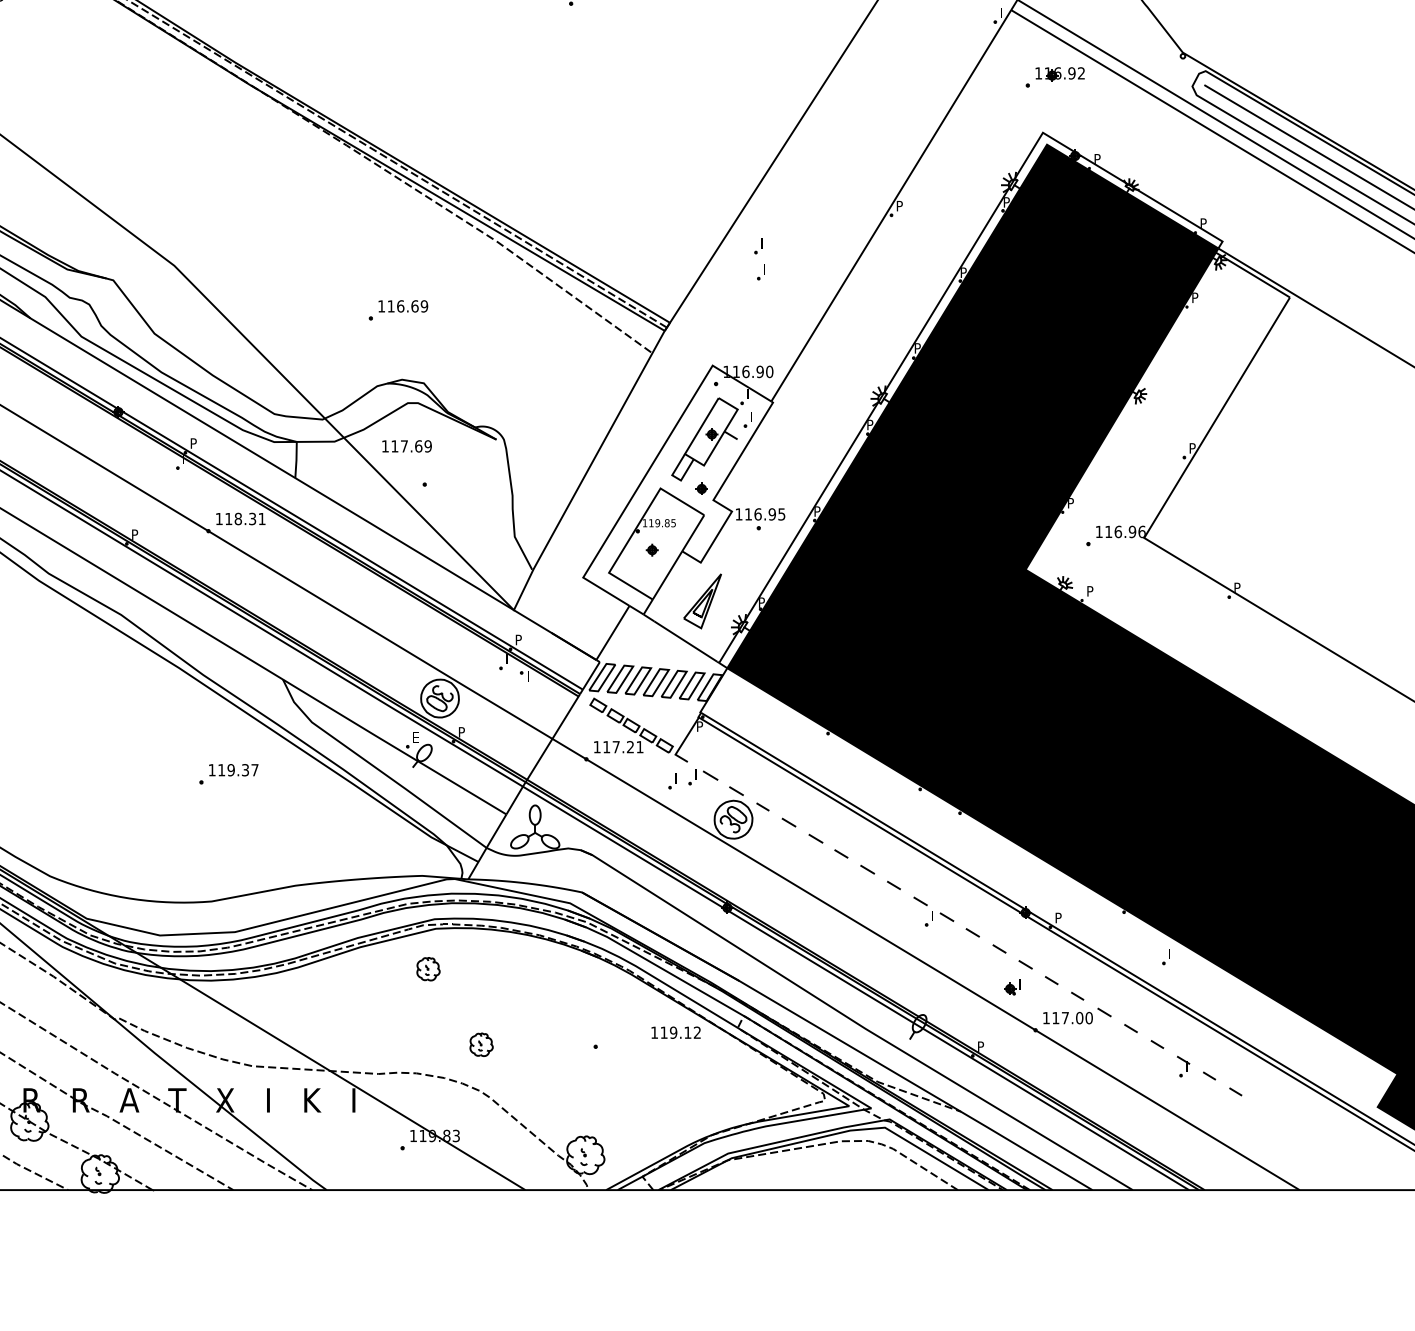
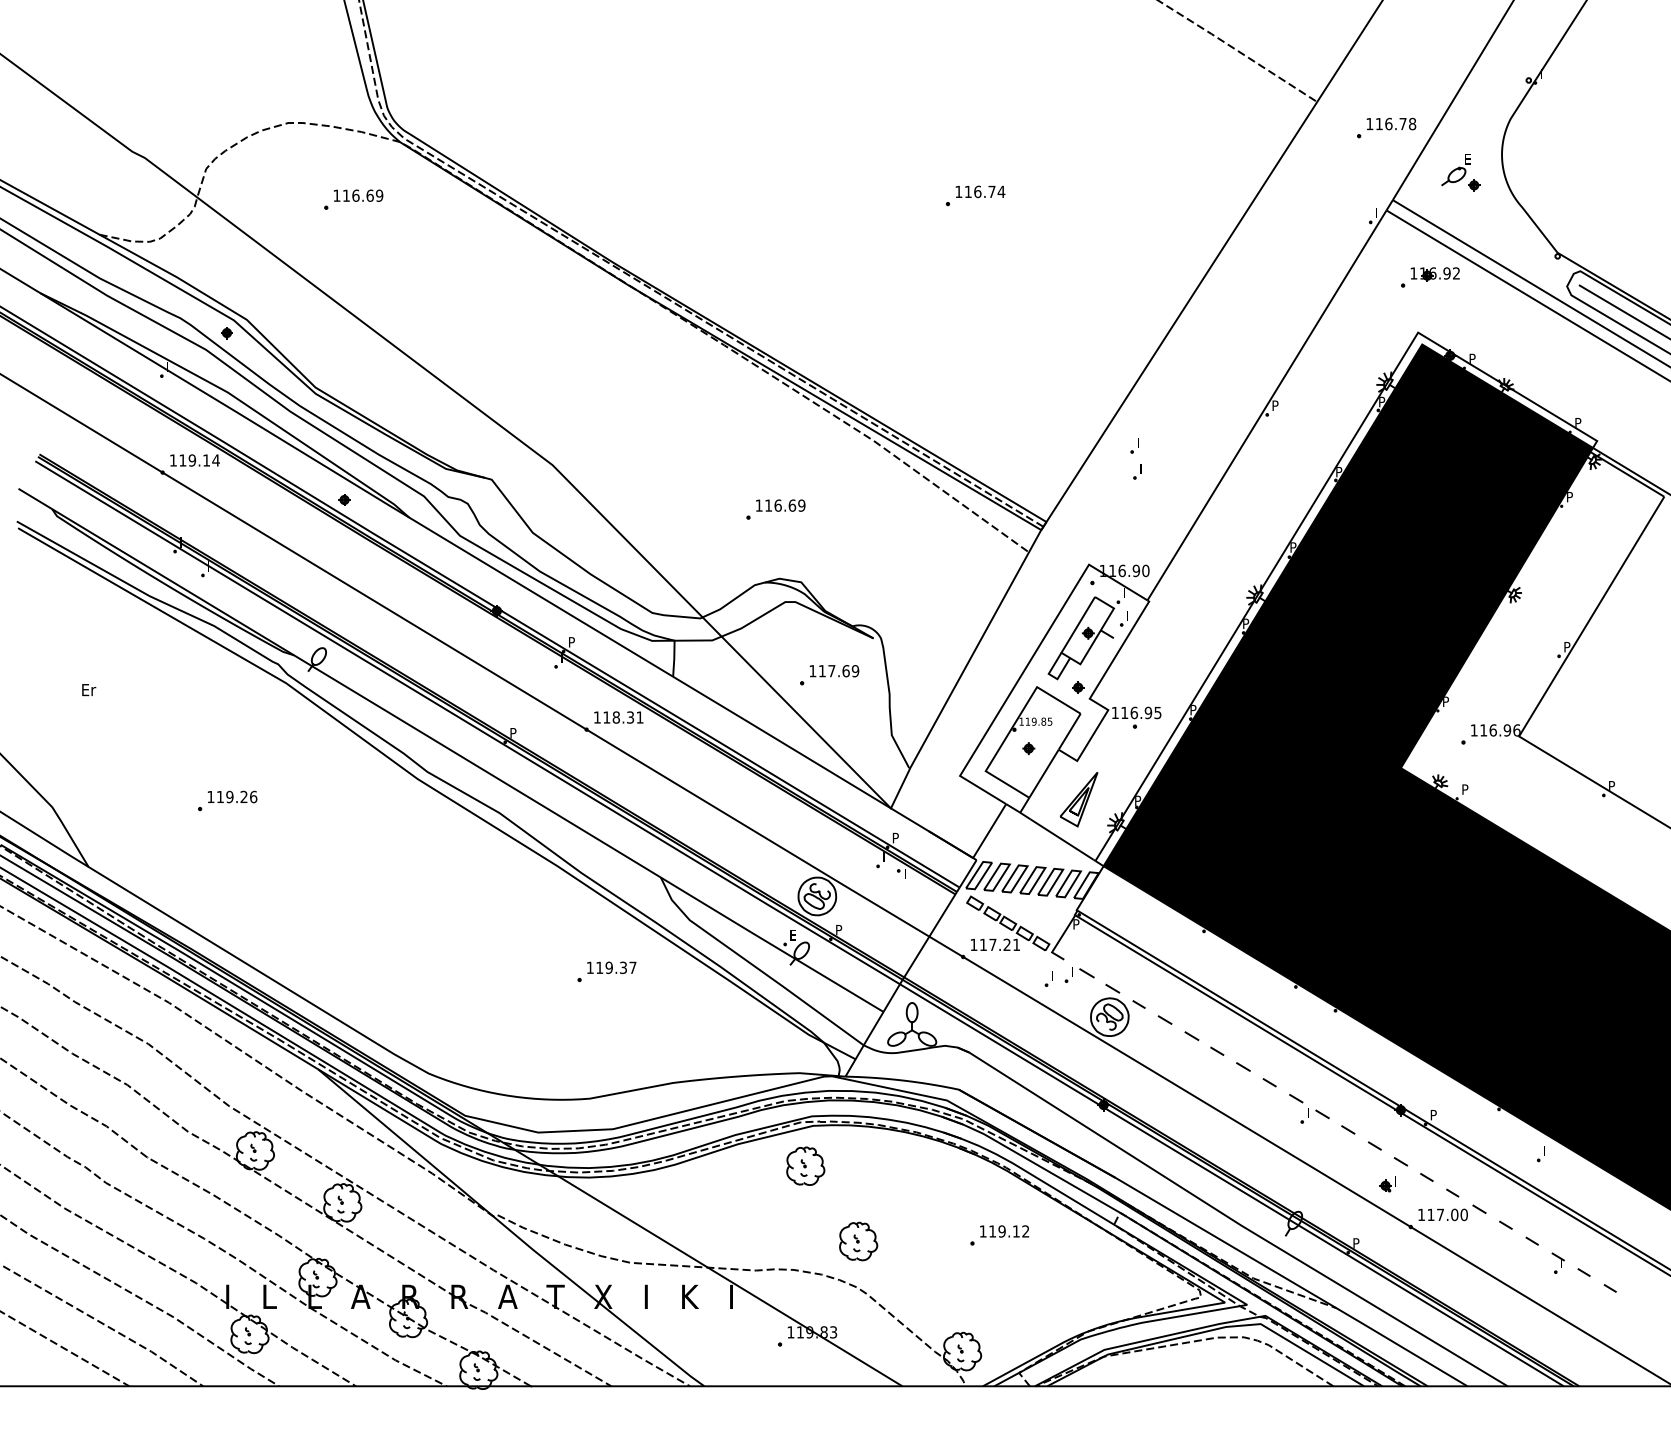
text: (407, 446) -> (834, 671), moved
part: (428, 968) -> (805, 1165), size x1.67
text: (676, 1032) -> (1004, 1231), moved
part: (481, 1044) -> (858, 1241), size x1.67

